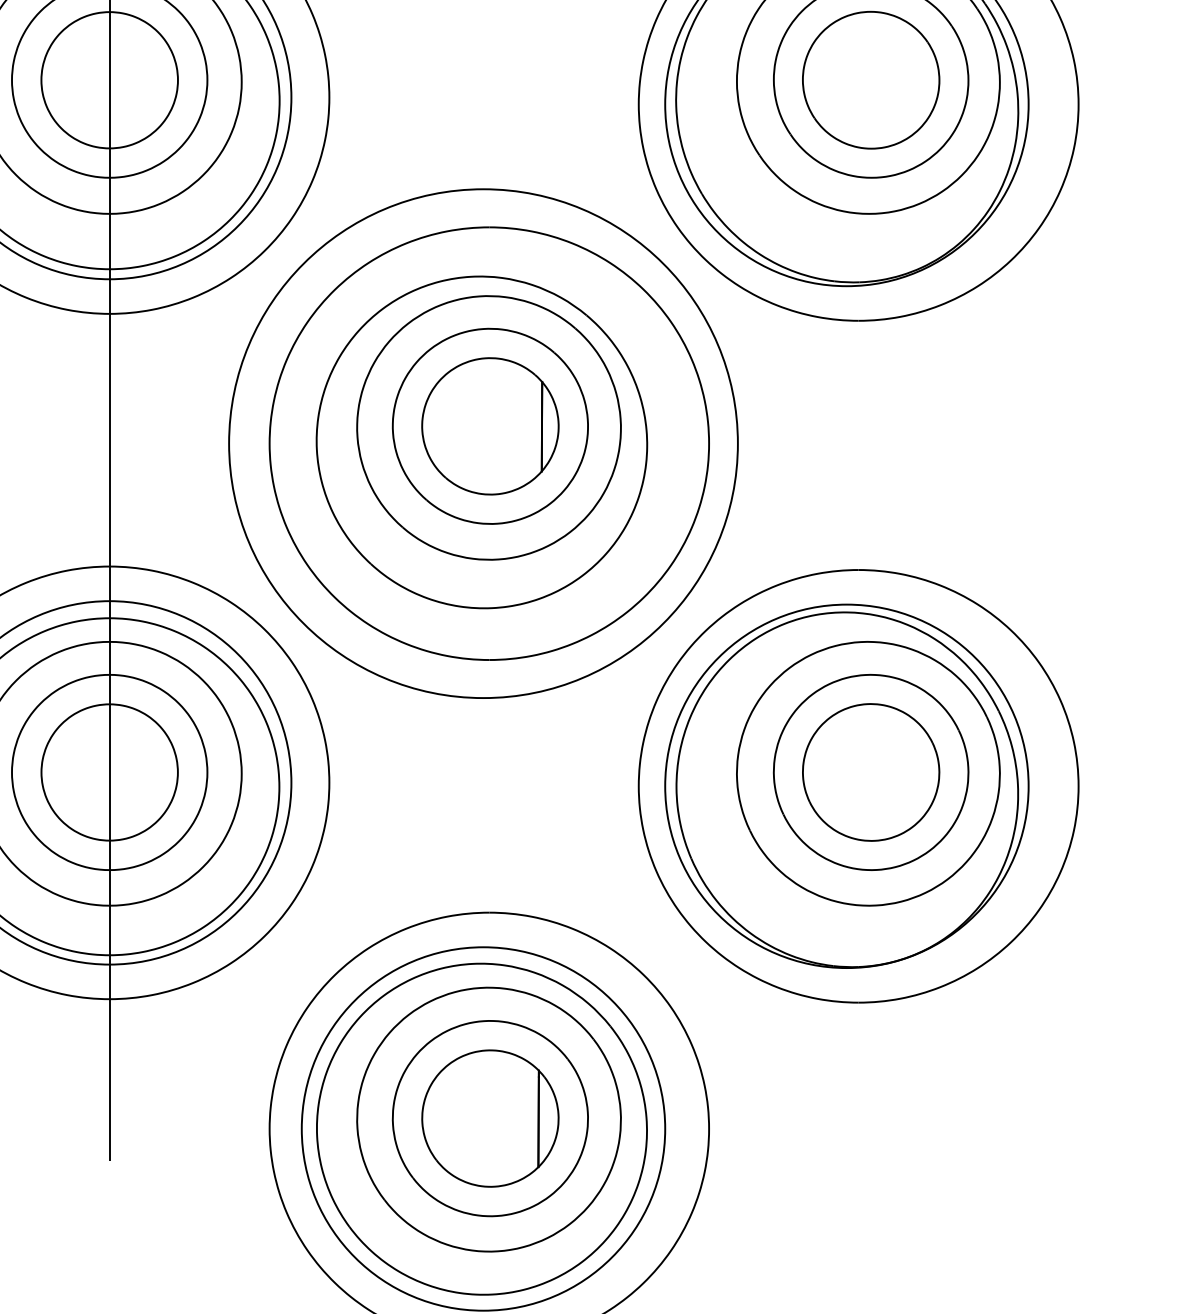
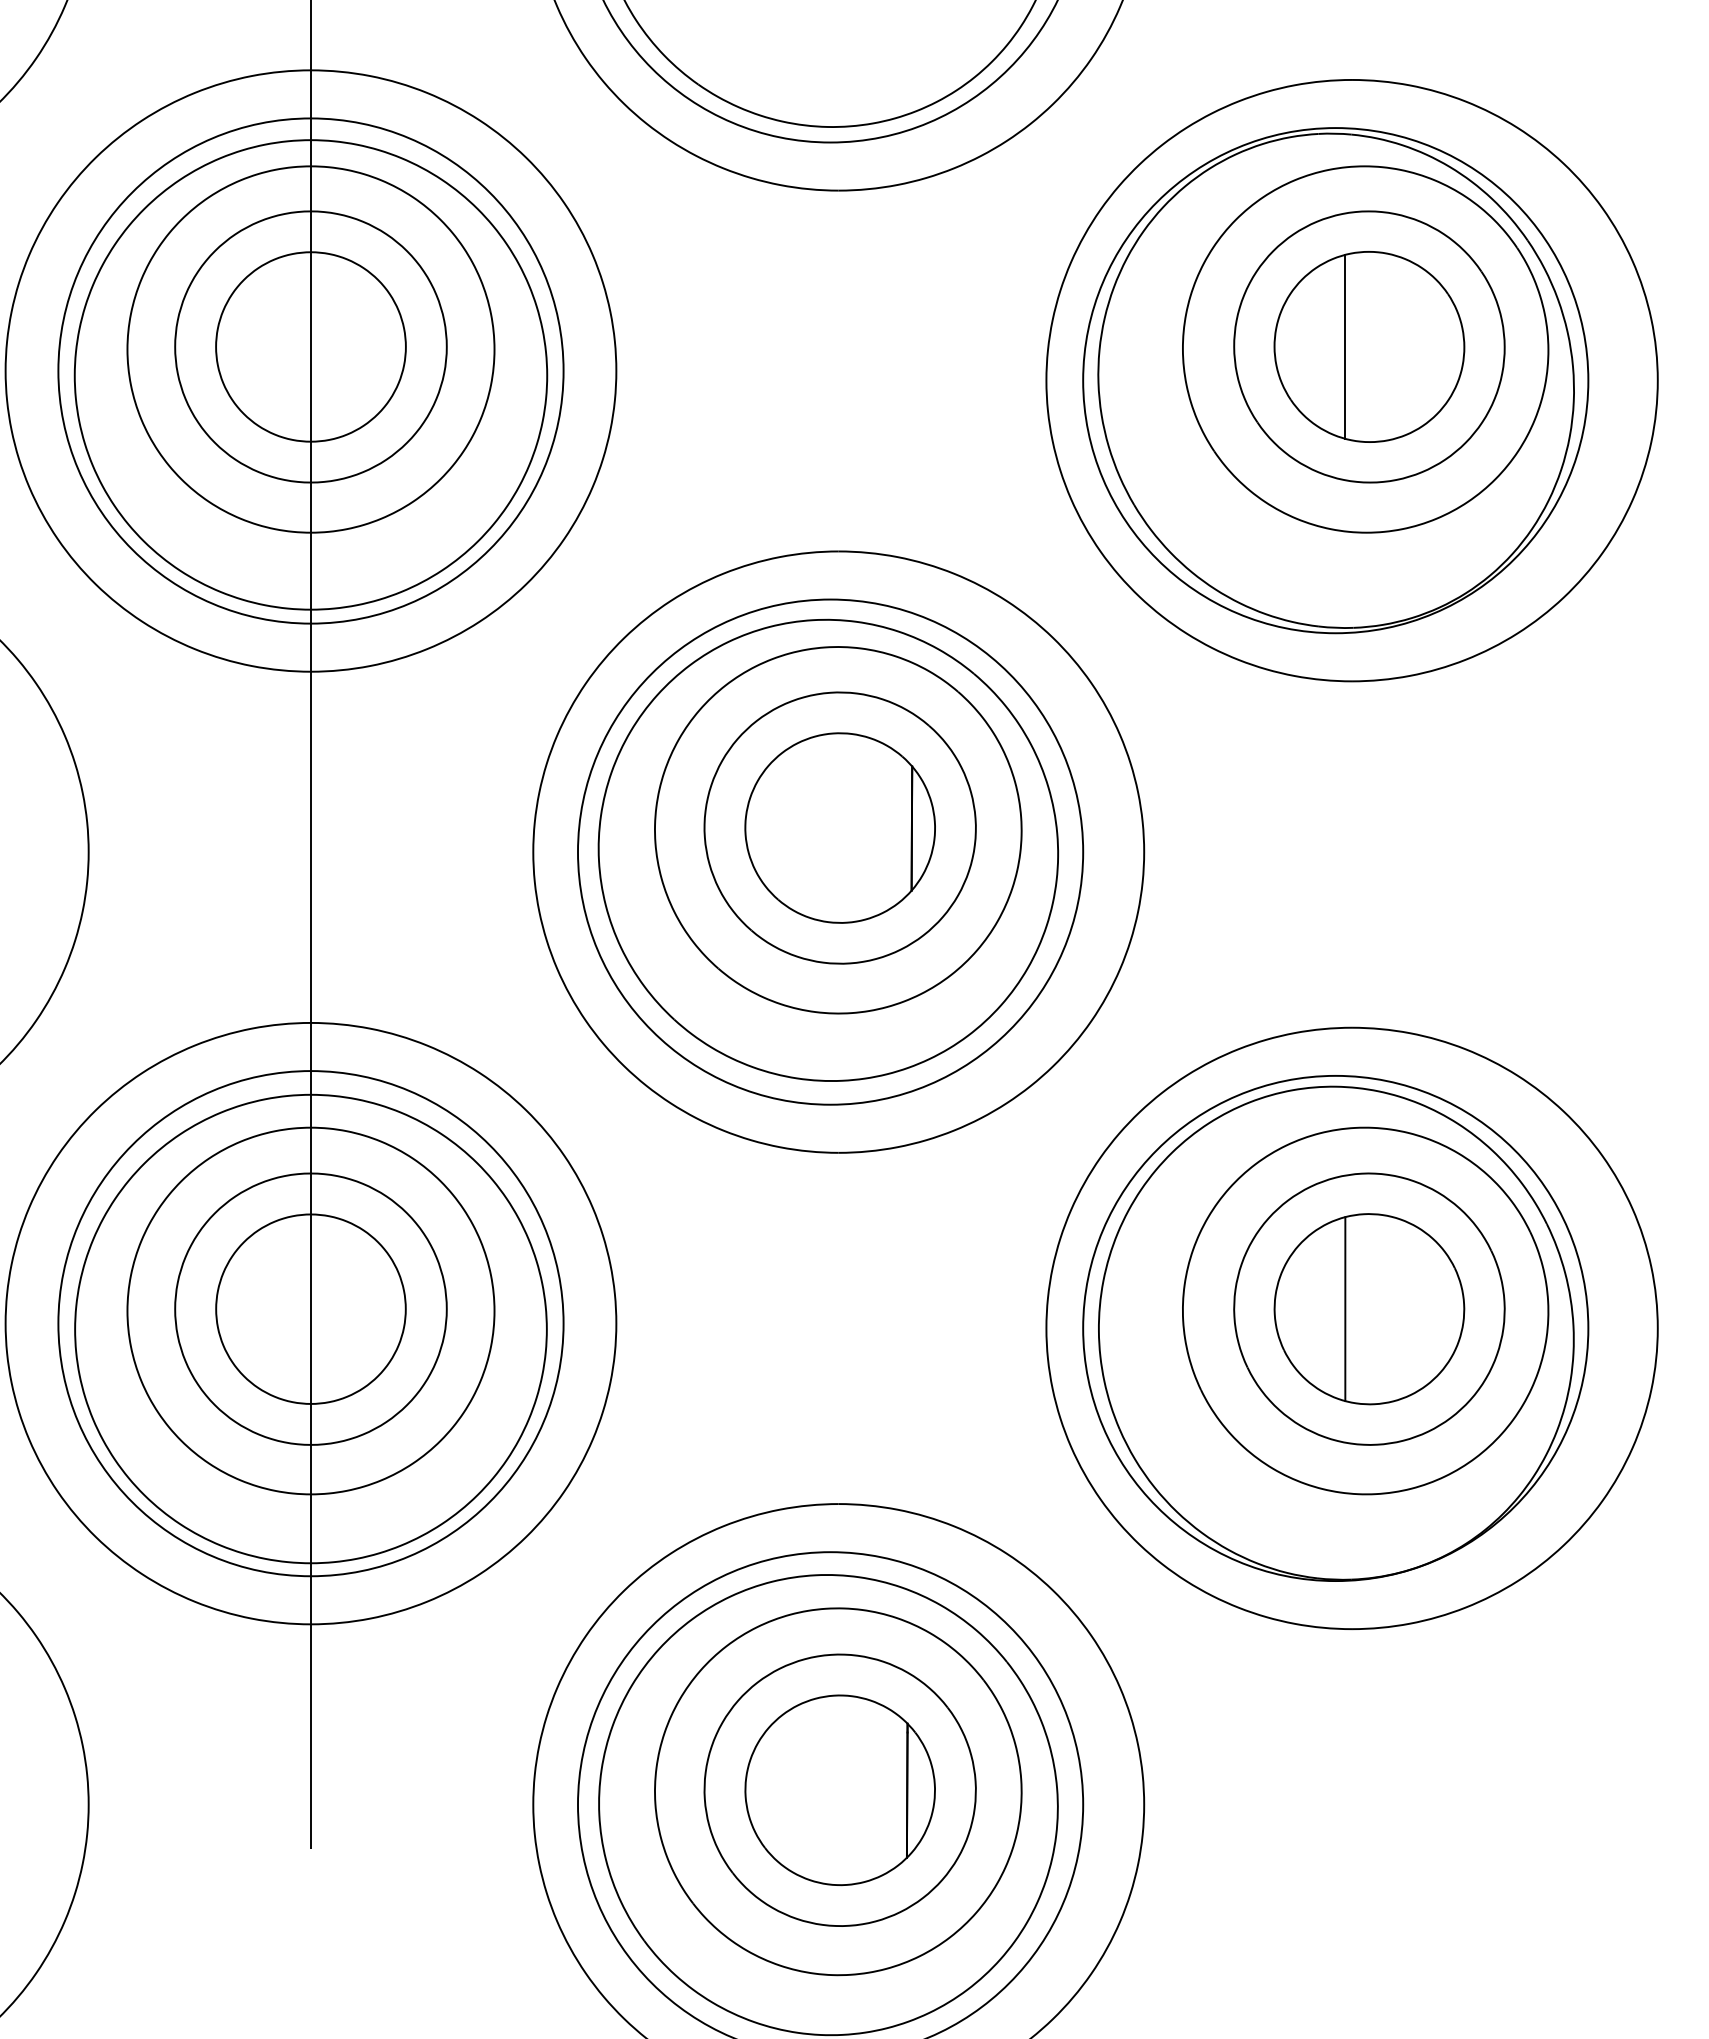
line: (853, 79) -> (1345, 346), added
circle: (483, 443) -> (830, 851), size x0.71
line: (853, 772) -> (1345, 1309), added

